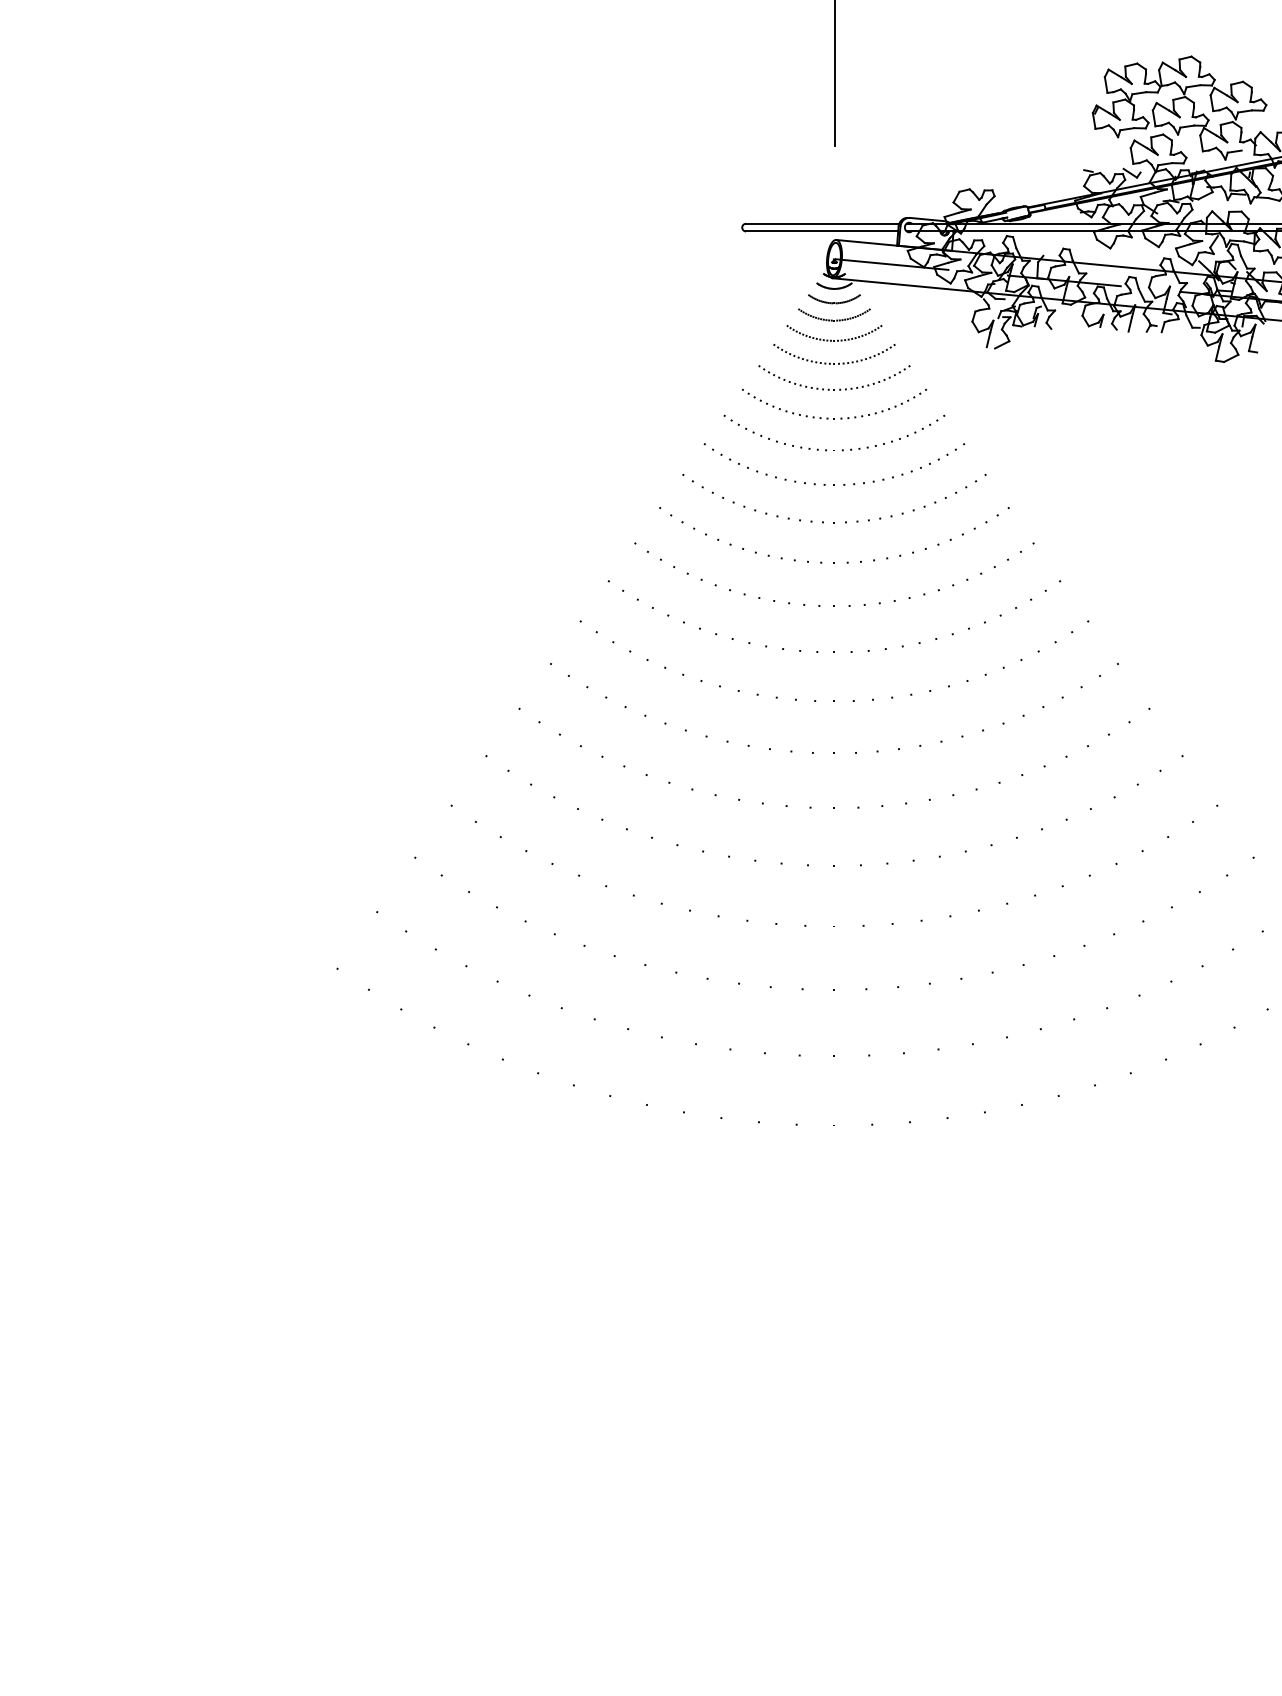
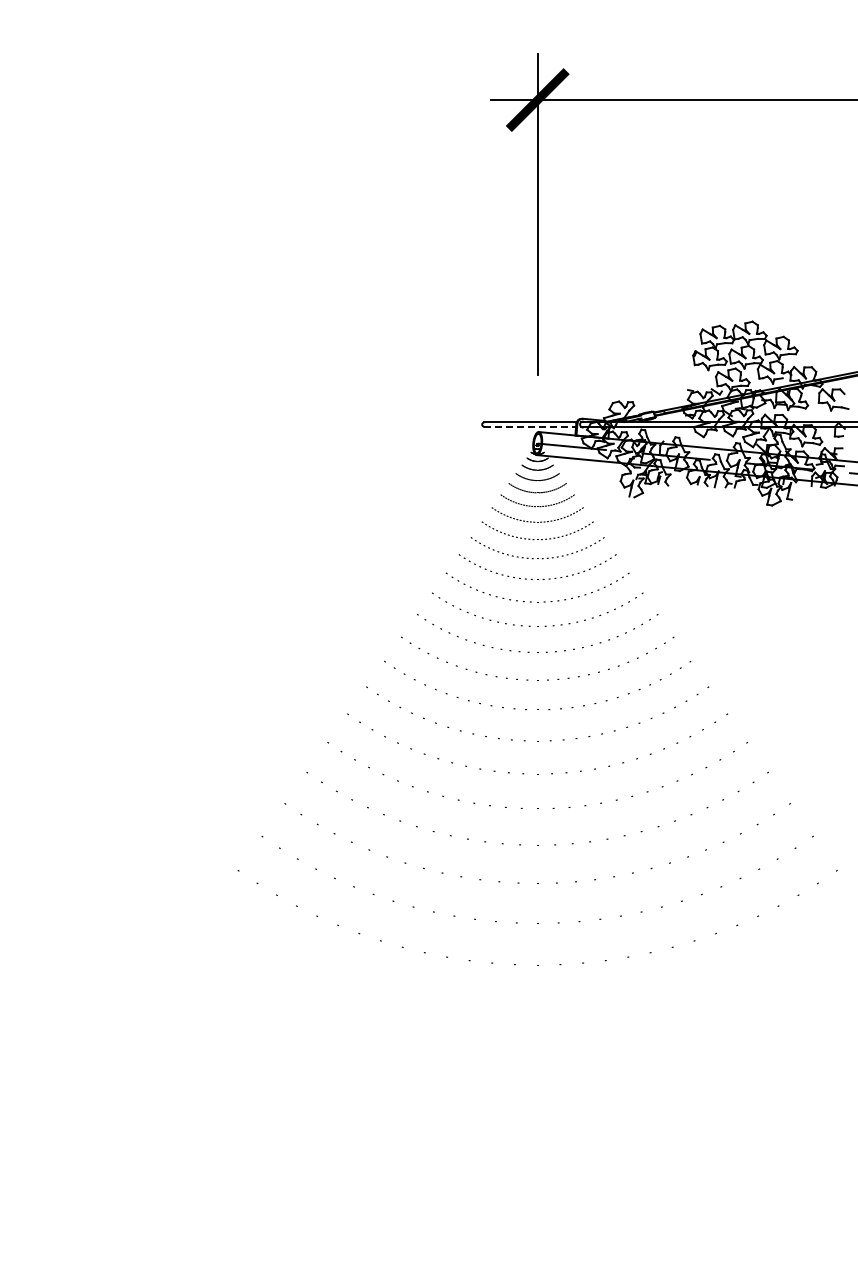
line: (822, 230) -> (530, 426), solid -> dashed

